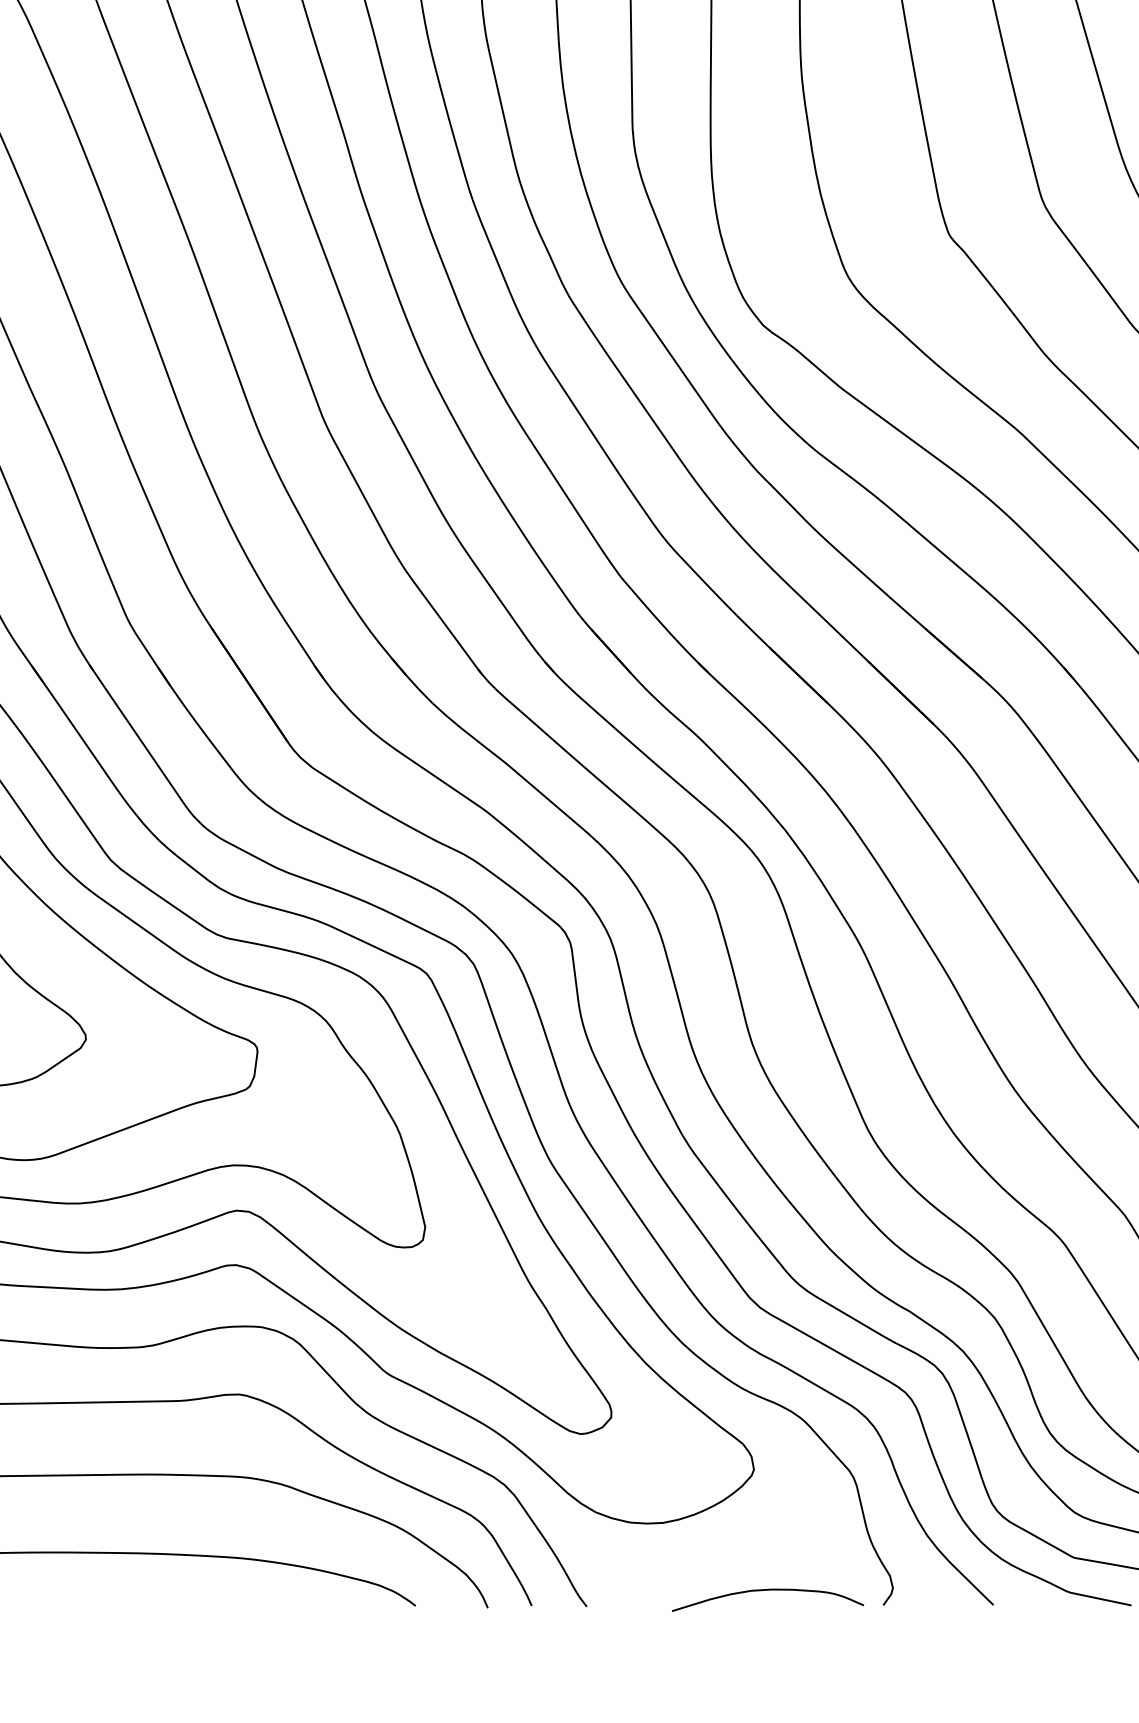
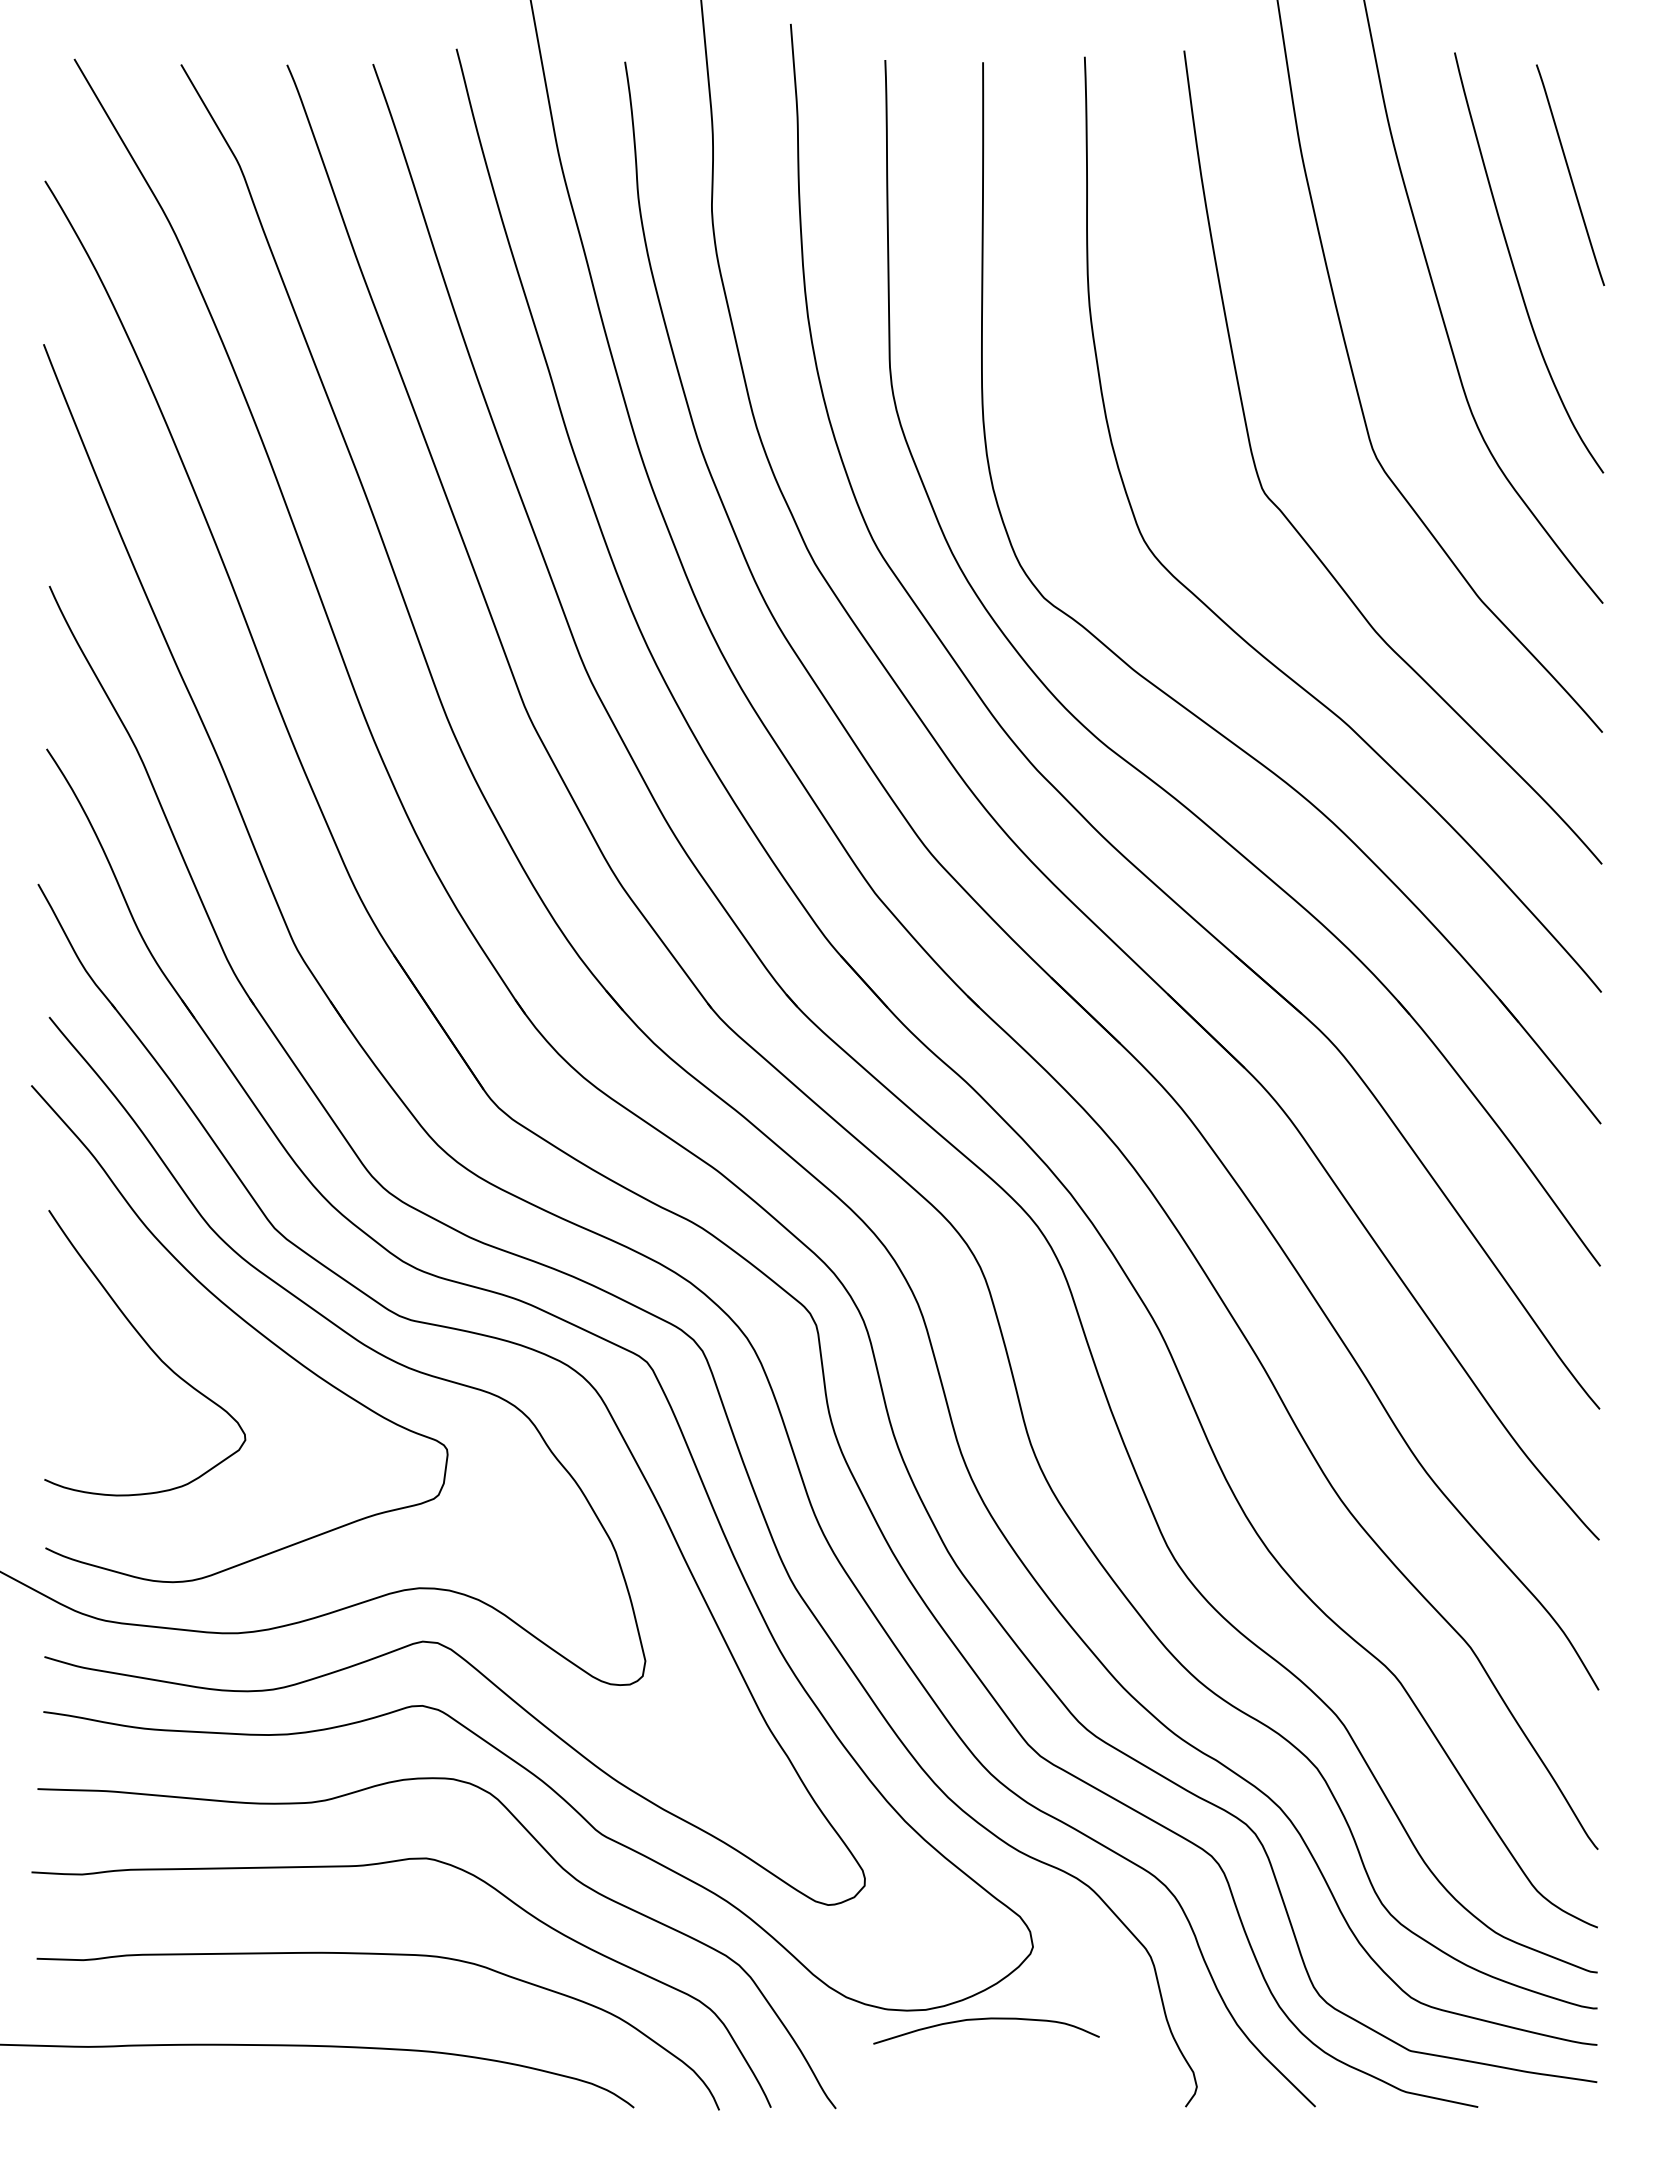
curve: (767, 1590) -> (986, 2019), moved

